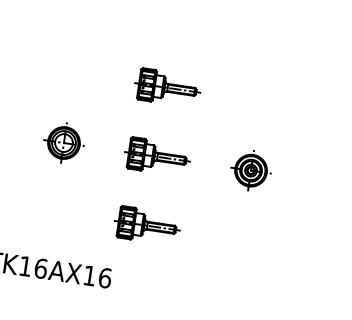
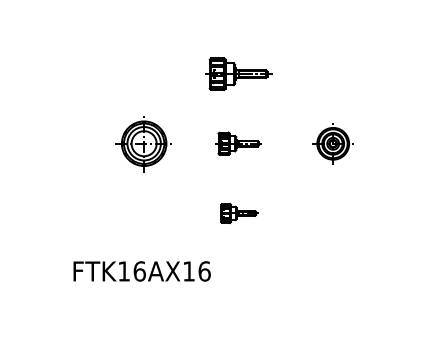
part: (63, 142) -> (143, 143), size x1.4
part: (157, 156) -> (238, 143), size x0.7
part: (147, 225) -> (238, 213), size x0.6

